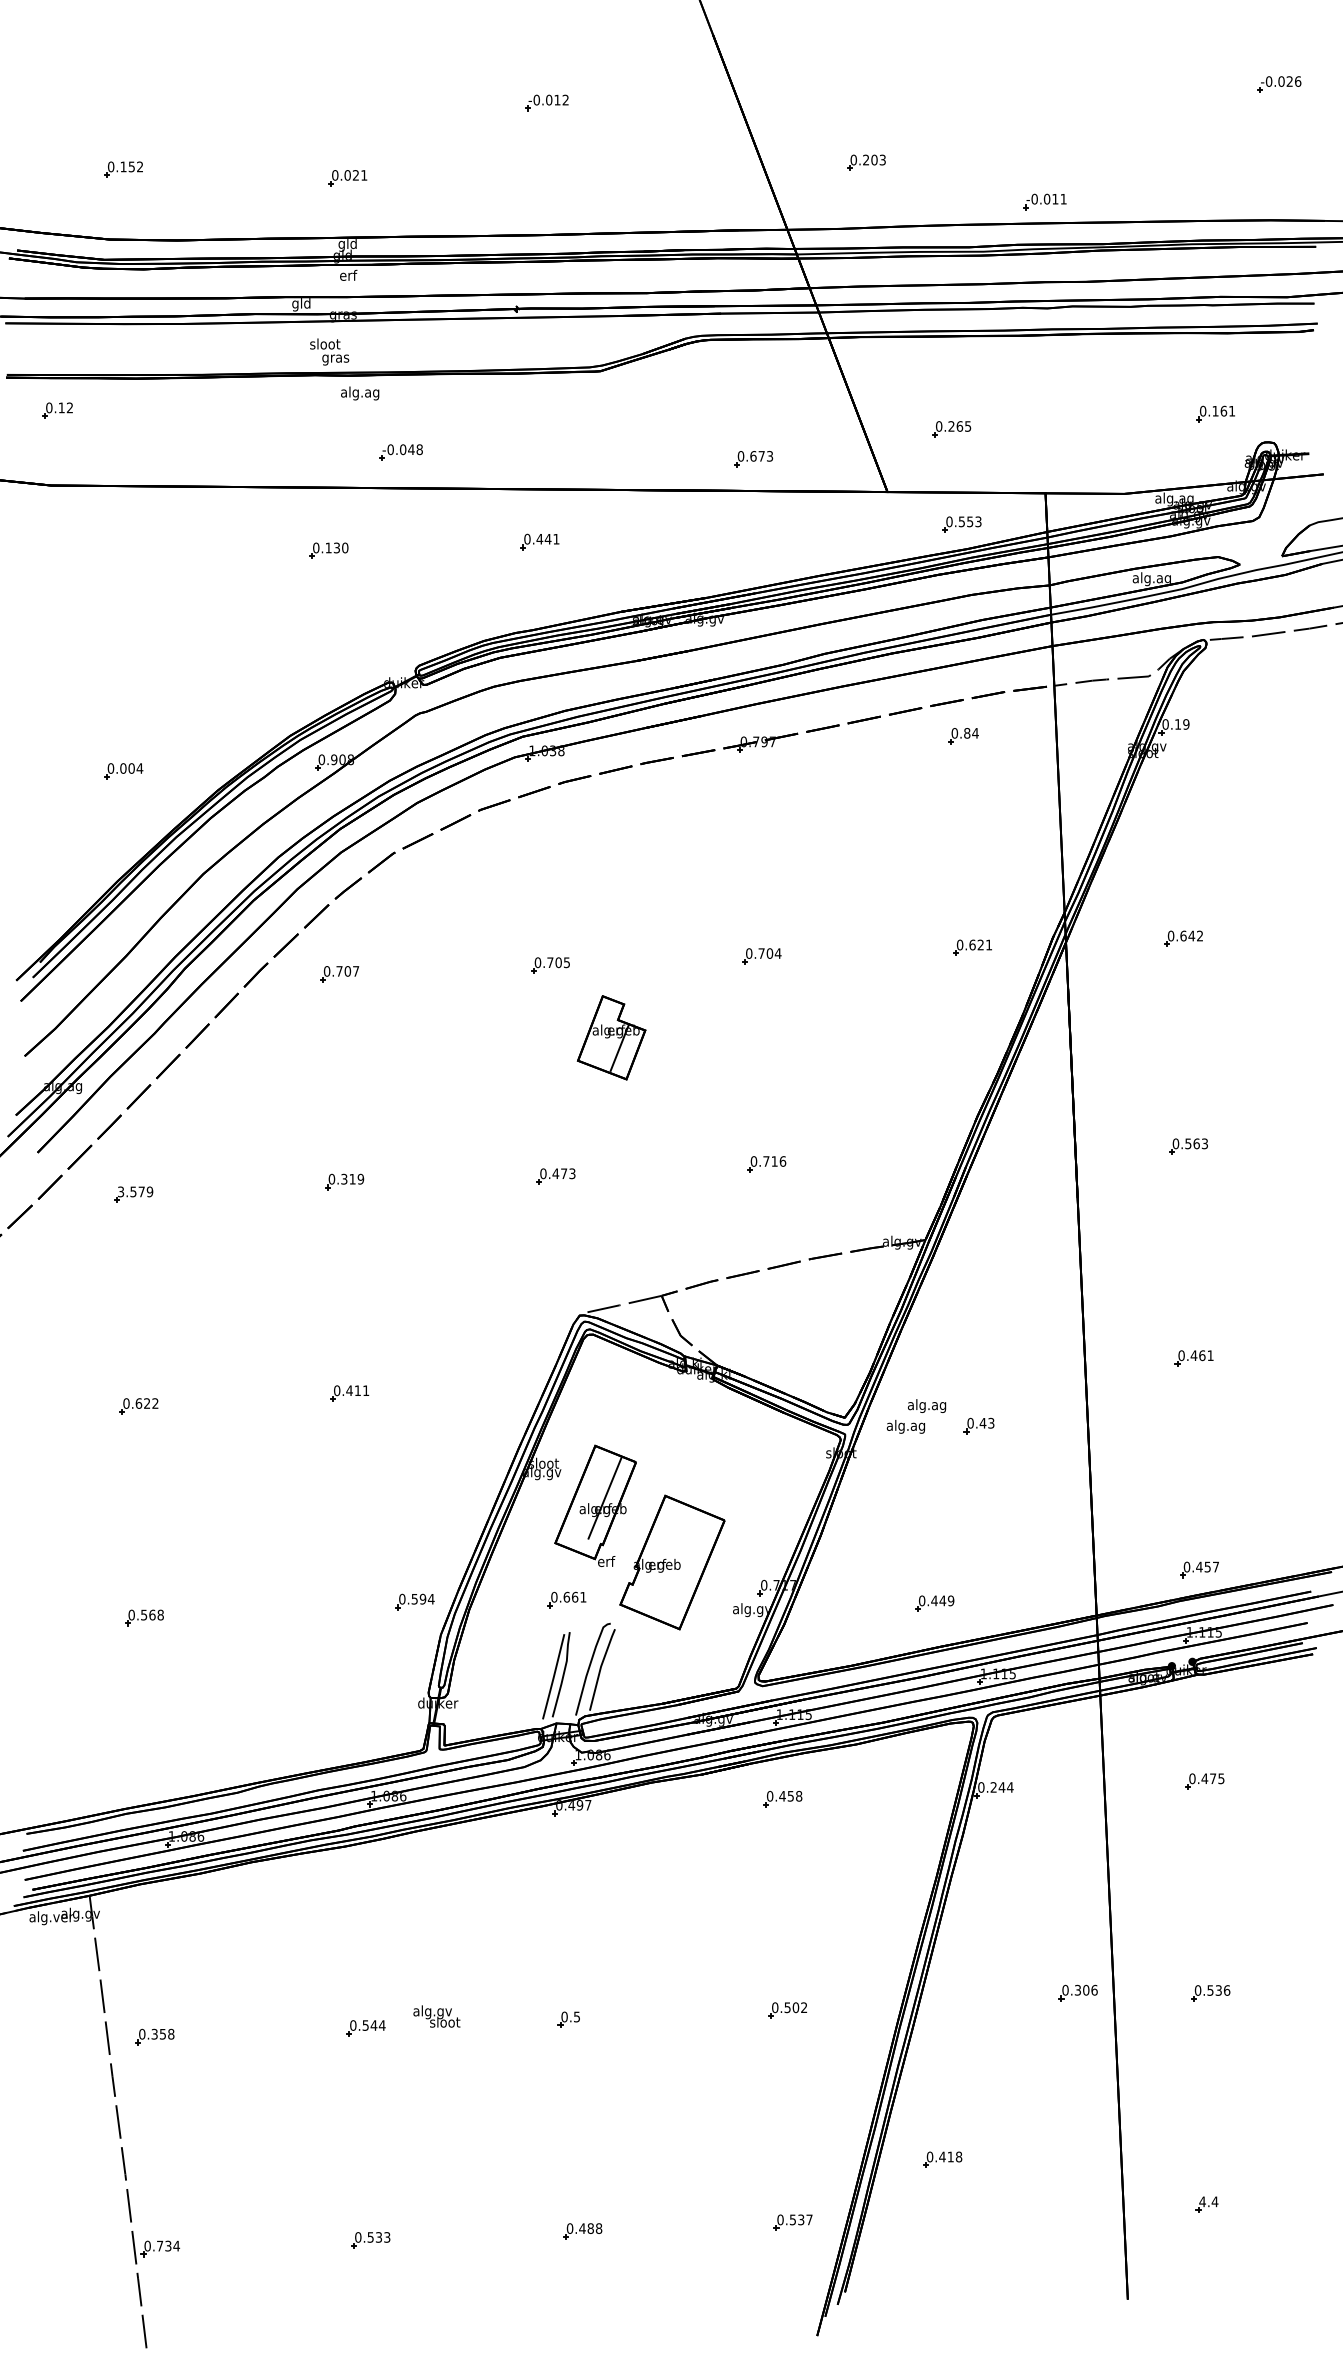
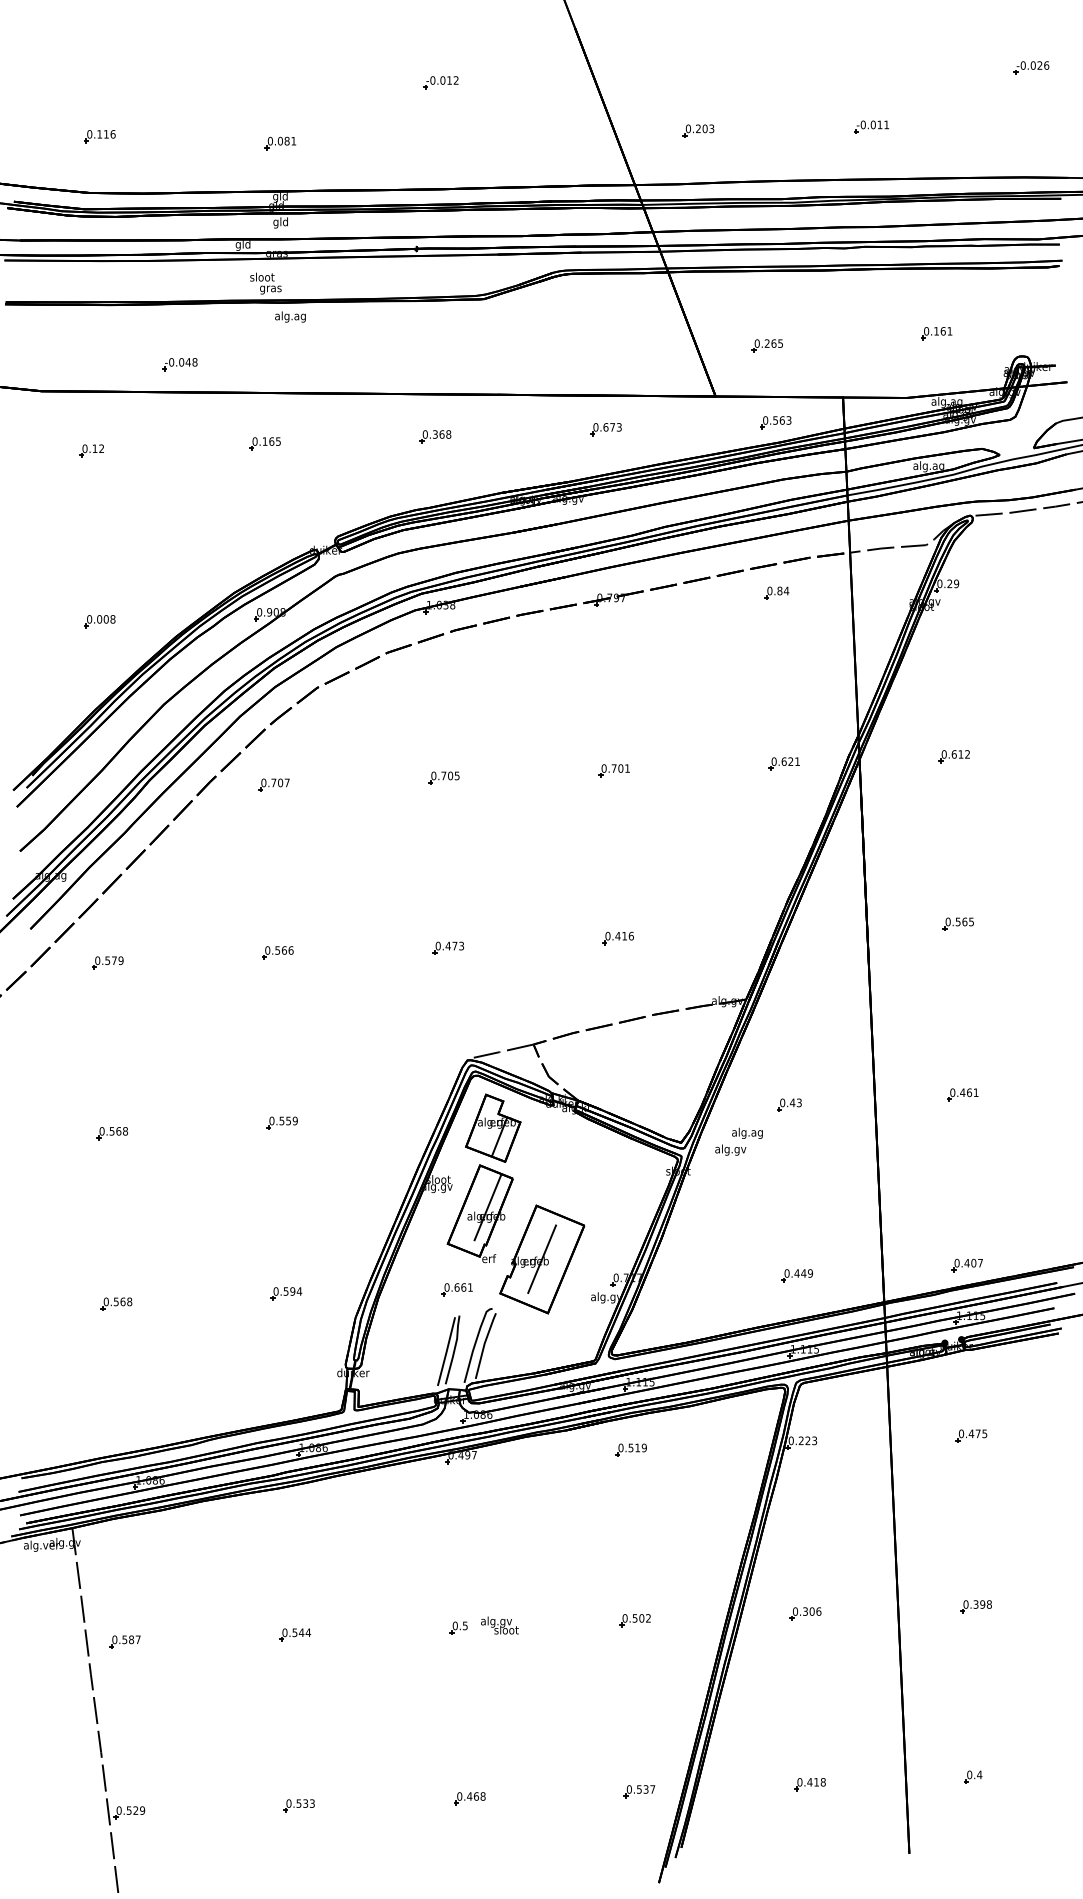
text: (135, 166) -> (109, 134), 0.152 -> 0.116
text: (355, 175) -> (286, 141), 0.021 -> 0.081
part: (1044, 201) -> (871, 126), moved
text: (348, 276) -> (281, 222), erf -> gld
part: (57, 410) -> (91, 450), moved
part: (1215, 413) -> (936, 333), moved
part: (400, 452) -> (179, 364), moved
part: (753, 459) -> (605, 429), moved
text: (970, 521) -> (782, 420), 0.553 -> 0.563
text: (547, 538) -> (441, 433), 0.441 -> 0.368
text: (340, 547) -> (274, 441), 0.130 -> 0.165
text: (1177, 724) -> (949, 583), 0.19 -> 0.29
text: (139, 768) -> (112, 619), 0.004 -> 0.008
text: (1191, 935) -> (960, 753), 0.642 -> 0.612
text: (777, 953) -> (626, 768), 0.704 -> 0.701
part: (611, 1037) -> (493, 1128), moved
text: (1204, 1142) -> (971, 920), 0.563 -> 0.565
text: (766, 1161) -> (618, 936), 0.716 -> 0.416
text: (352, 1178) -> (284, 949), 0.319 -> 0.566
text: (120, 1191) -> (97, 960), 3.579 -> 0.579
text: (357, 1390) -> (288, 1120), 0.411 -> 0.559
text: (146, 1403) -> (118, 1131), 0.622 -> 0.568
part: (978, 1425) -> (789, 1104), moved
text: (905, 1426) -> (730, 1149), alg.ag -> alg.gv
line: (672, 1562) -> (542, 1259), added
text: (1207, 1566) -> (973, 1262), 0.457 -> 0.407
part: (414, 1601) -> (285, 1293), moved
part: (934, 1603) -> (797, 1275), moved
text: (1005, 1787) -> (810, 1440), 0.244 -> 0.223
text: (790, 1796) -> (637, 1448), 0.458 -> 0.519
text: (1218, 1990) -> (982, 1604), 0.536 -> 0.398
part: (1077, 1992) -> (805, 1613), moved
text: (436, 2016) -> (499, 1625), moved
text: (162, 2033) -> (131, 1639), 0.358 -> 0.587
part: (942, 2159) -> (809, 1784), moved
text: (1202, 2201) -> (969, 1774), 4.4 -> 0.4
text: (590, 2228) -> (476, 1796), 0.488 -> 0.468
text: (168, 2245) -> (135, 1810), 0.734 -> 0.529

